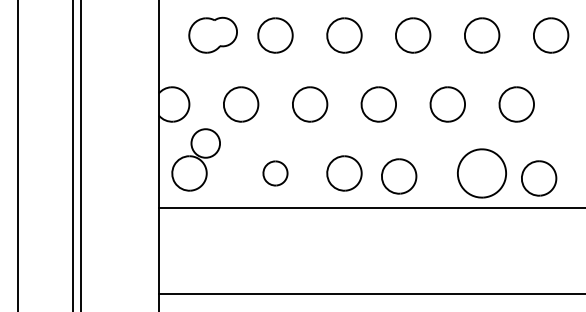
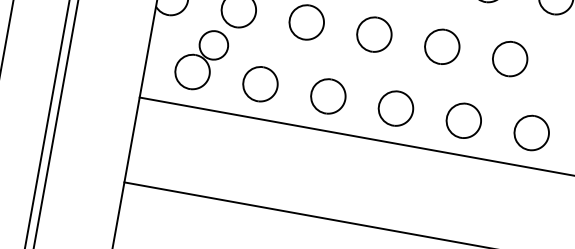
part: (195, 159) -> (200, 59), moved
part: (275, 173) -> (260, 84), size x1.43
part: (482, 173) -> (464, 120), size x0.71
part: (399, 176) -> (396, 108), moved
part: (539, 178) -> (532, 133), moved

